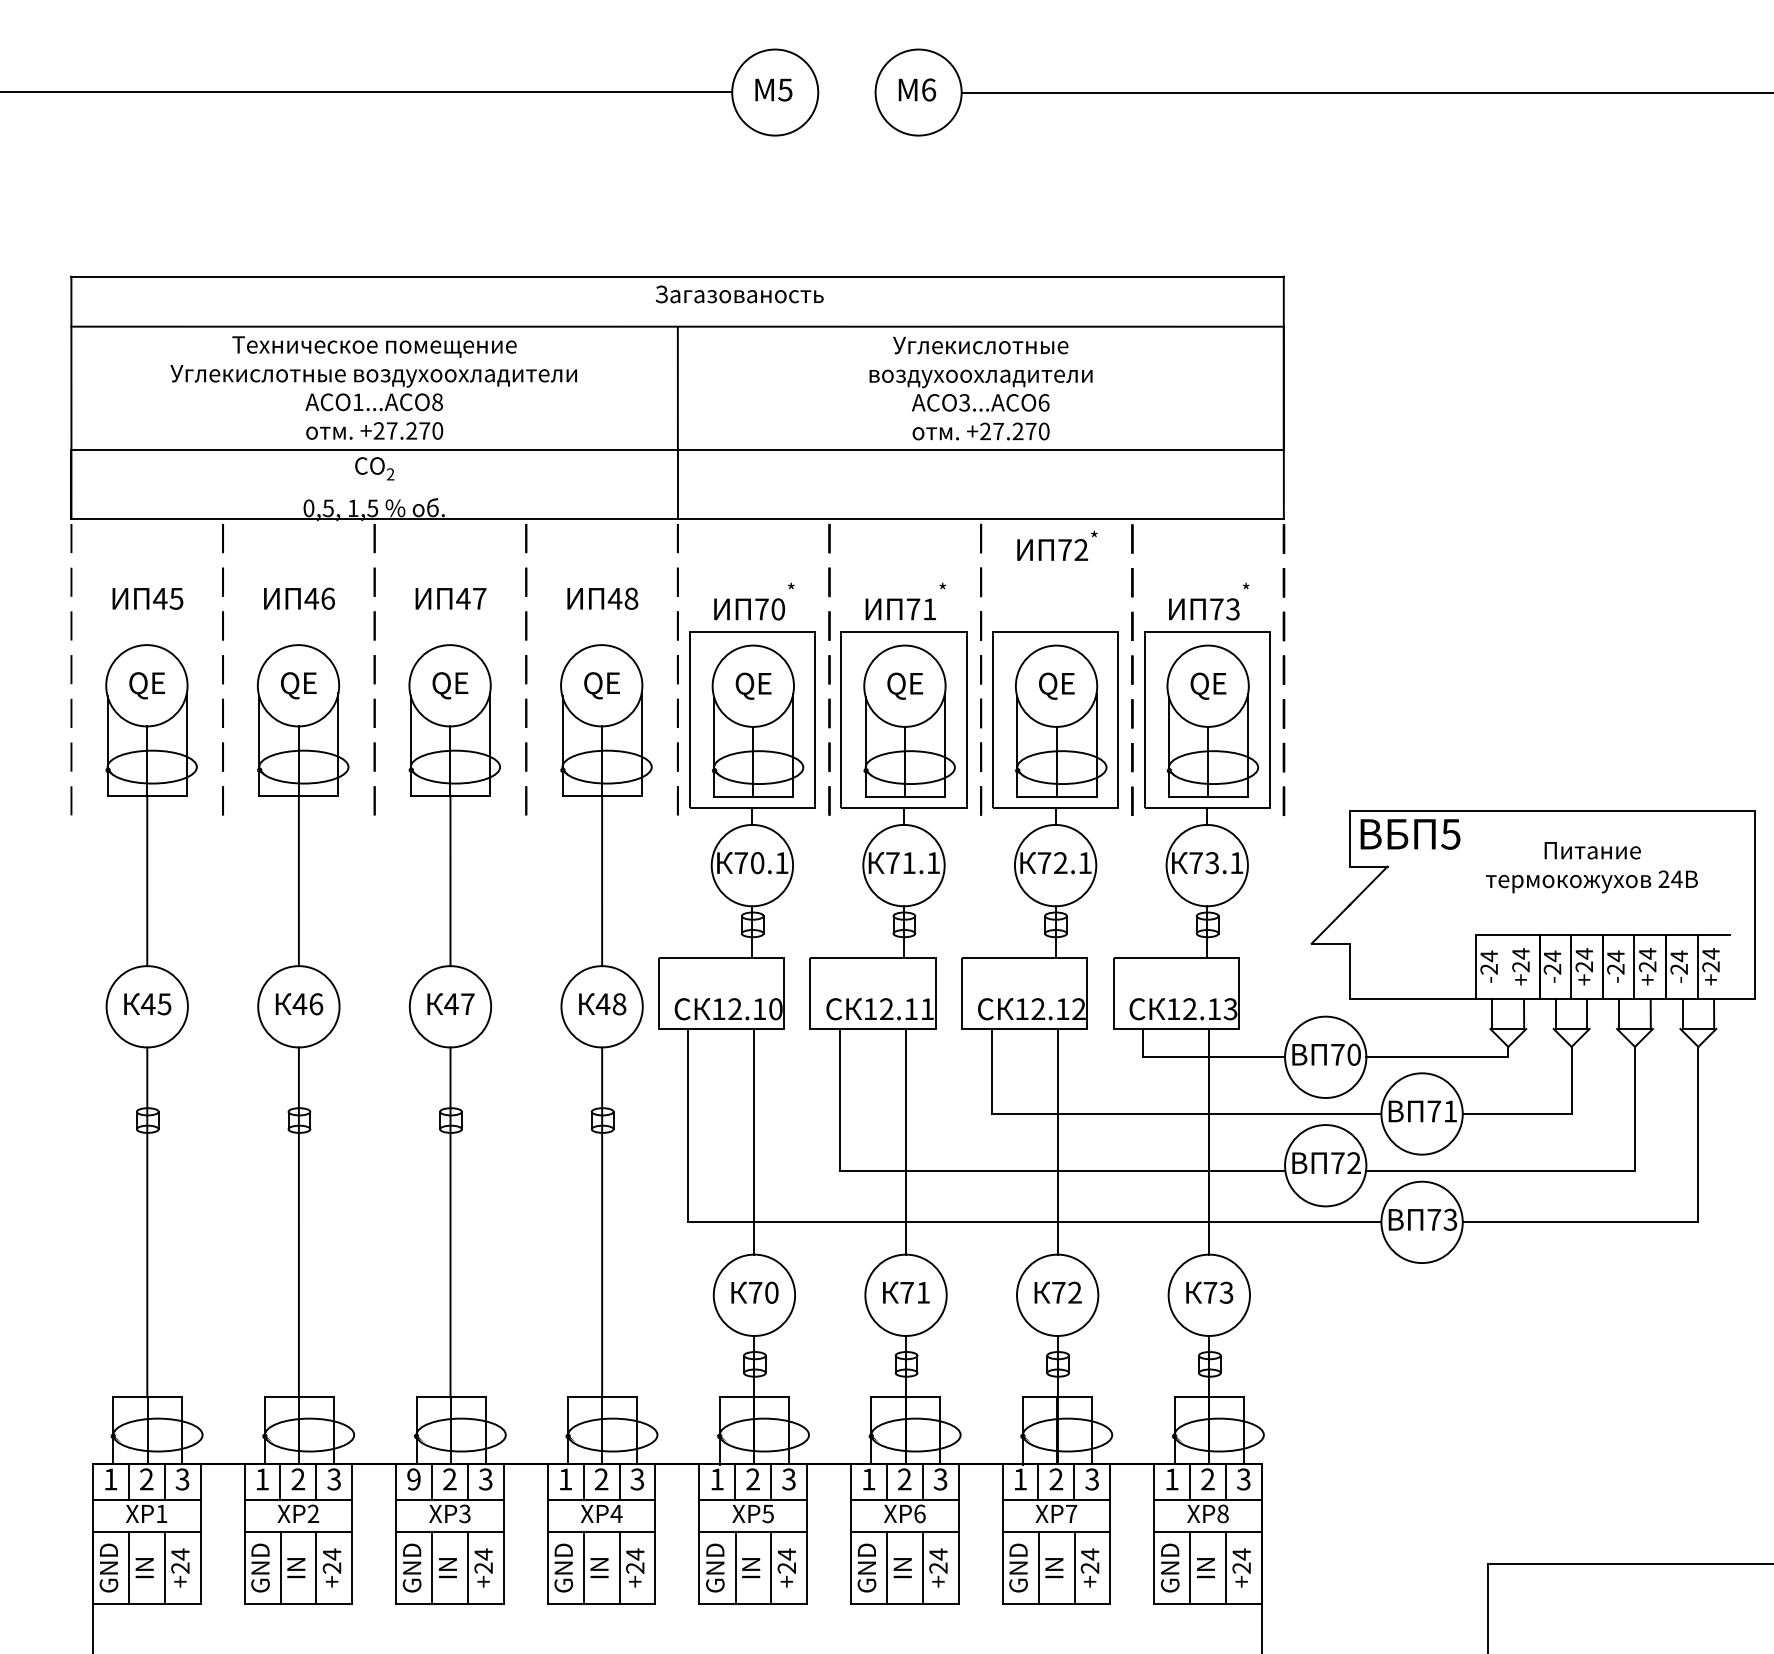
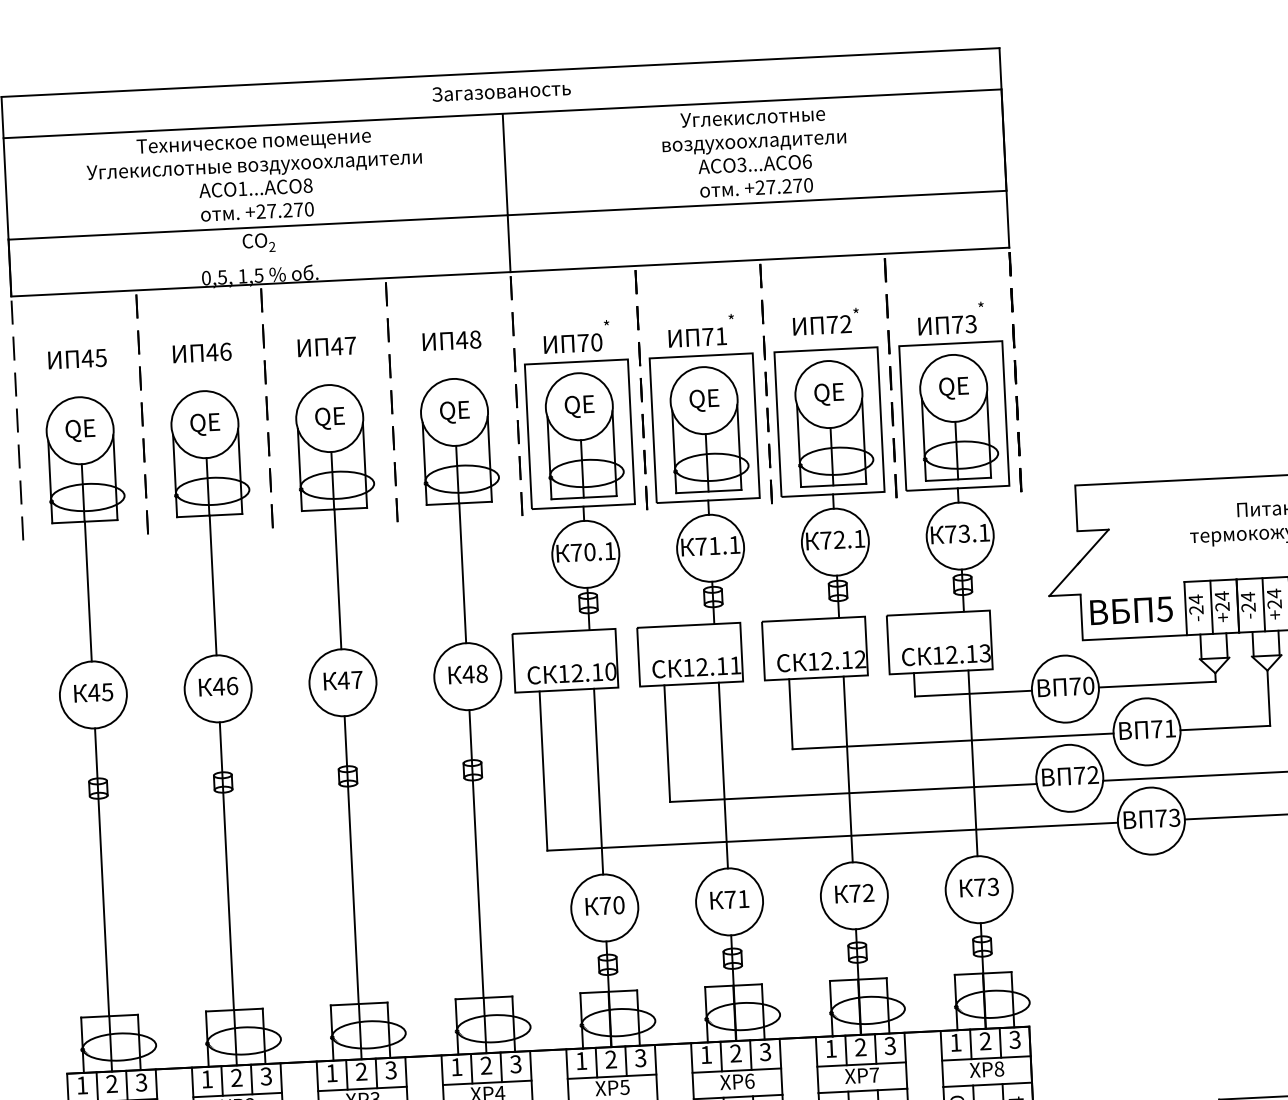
text: (739, 294) -> (501, 91), moved
text: (1057, 545) -> (826, 321), moved
text: (1410, 834) -> (1131, 610), moved
line: (1507, 966) -> (1211, 607), added
text: (413, 1479) -> (331, 1073), 9 -> 1

